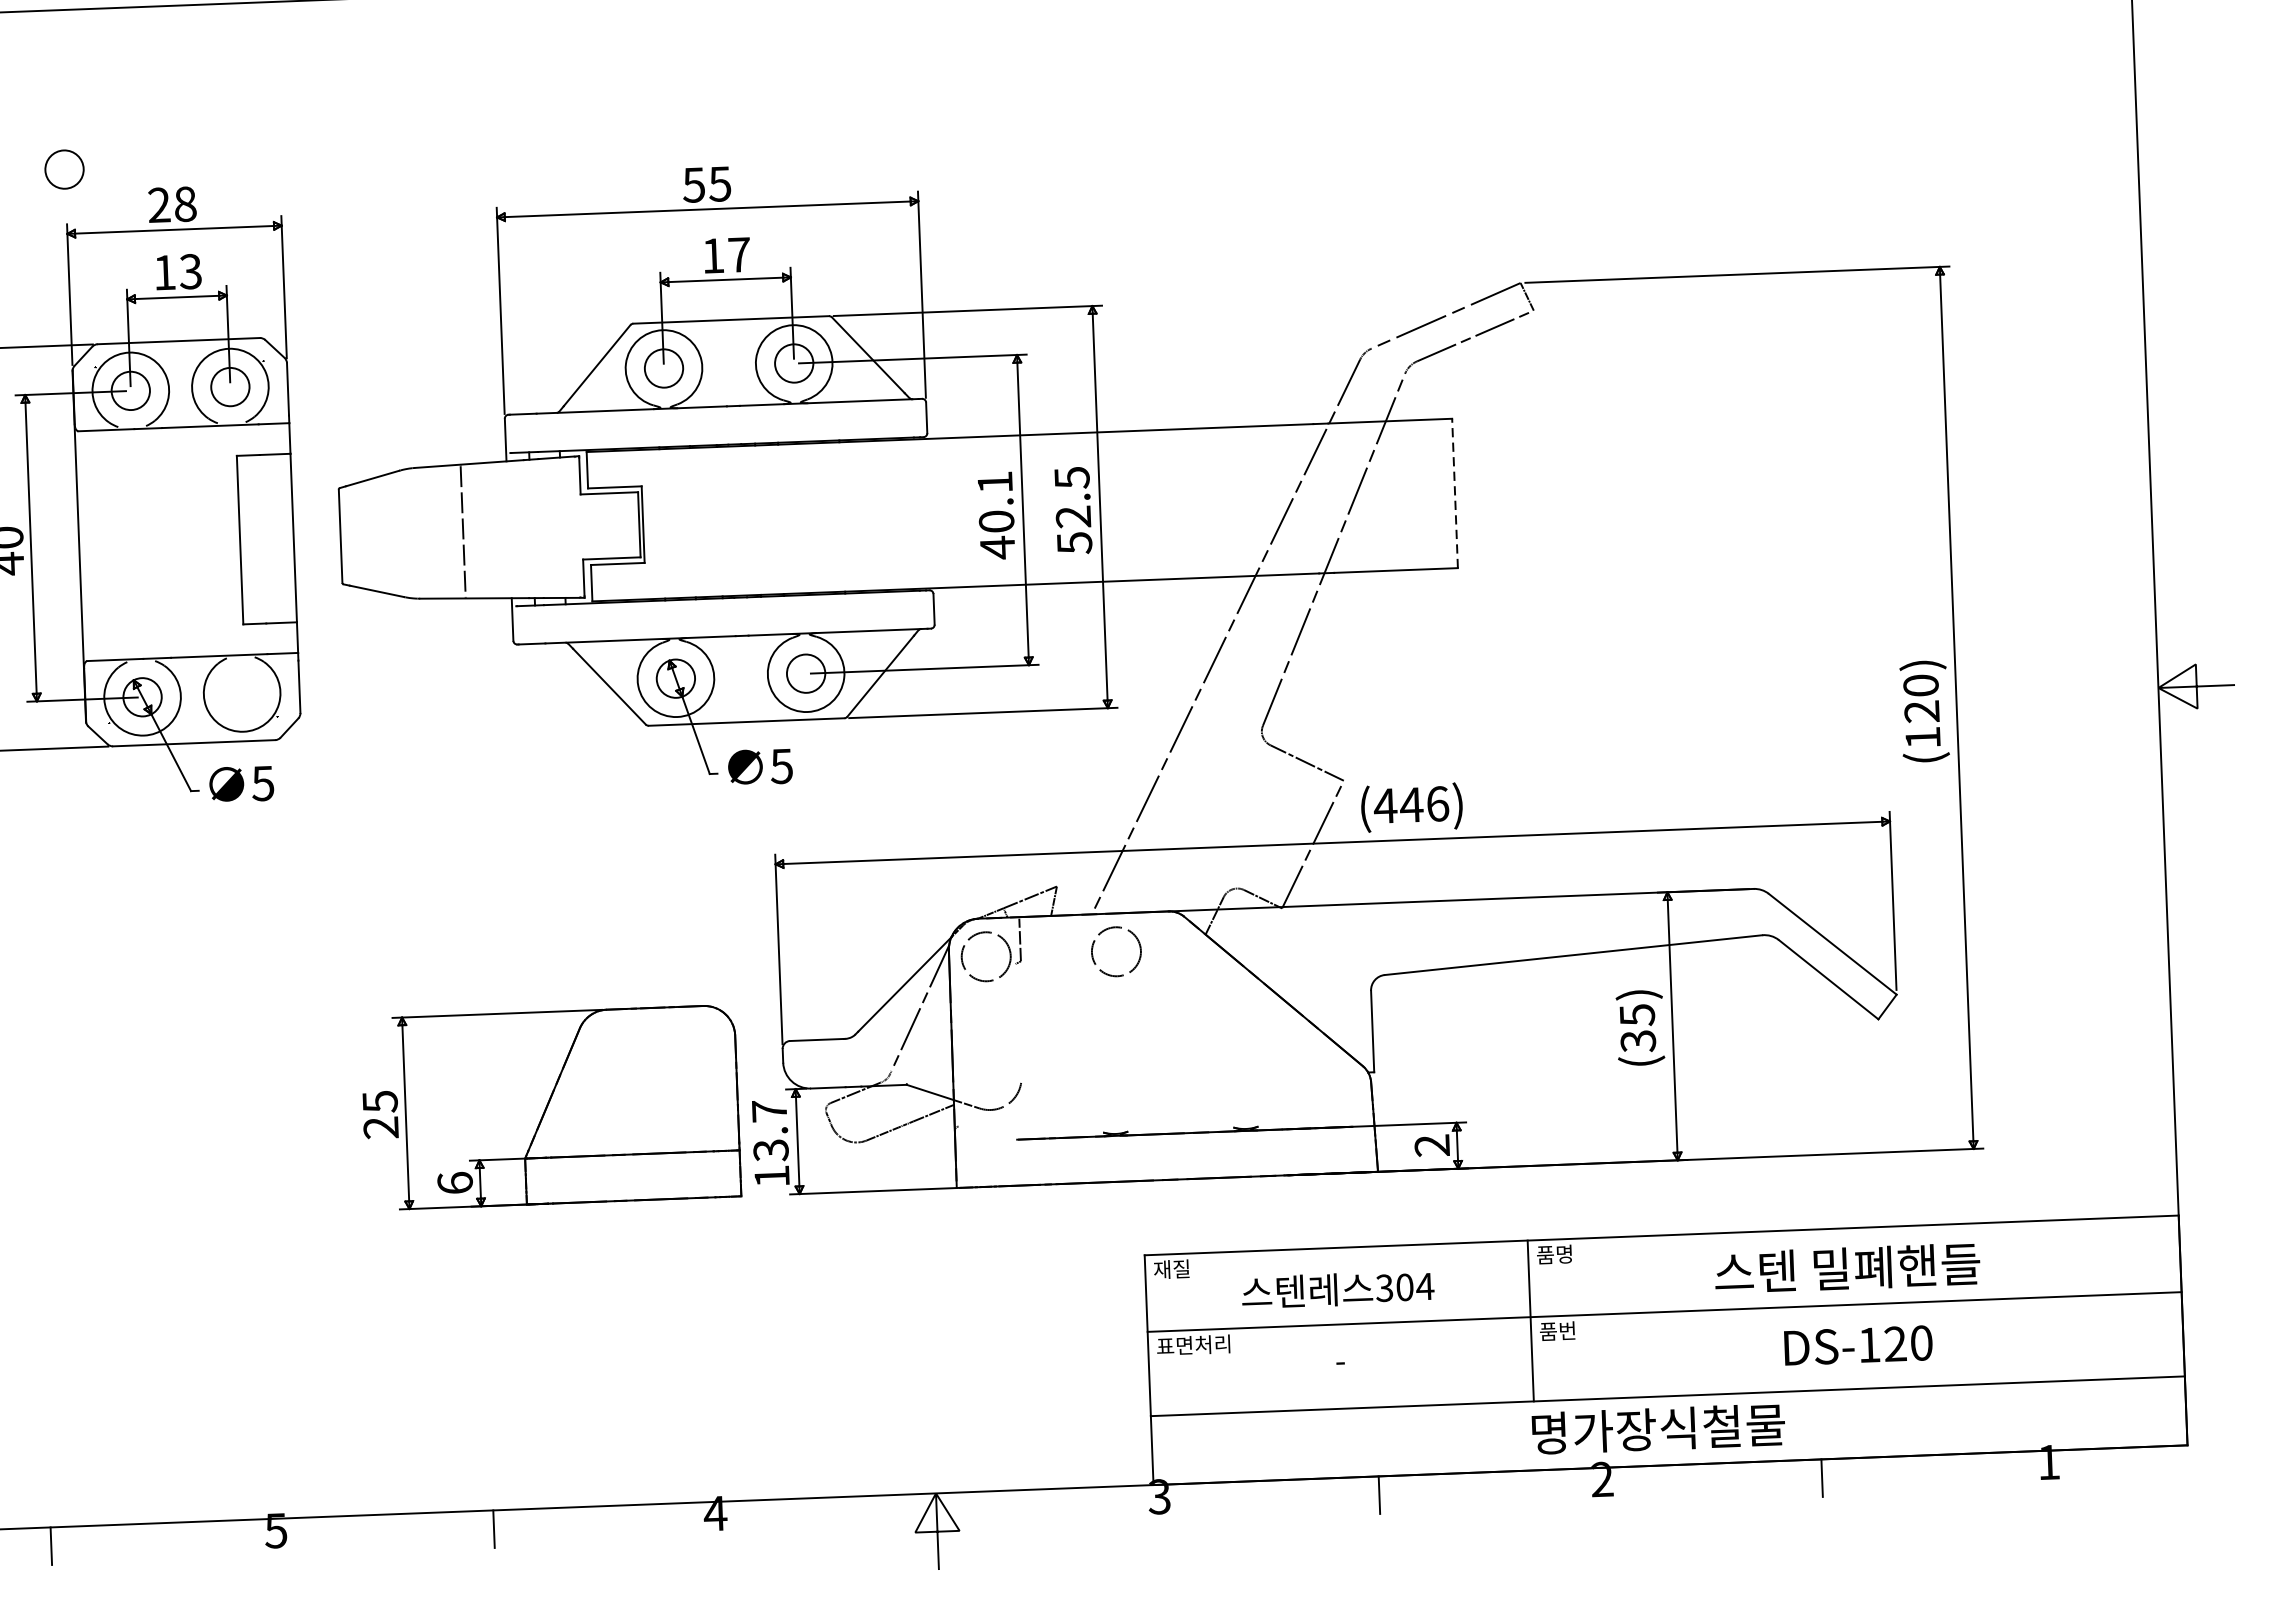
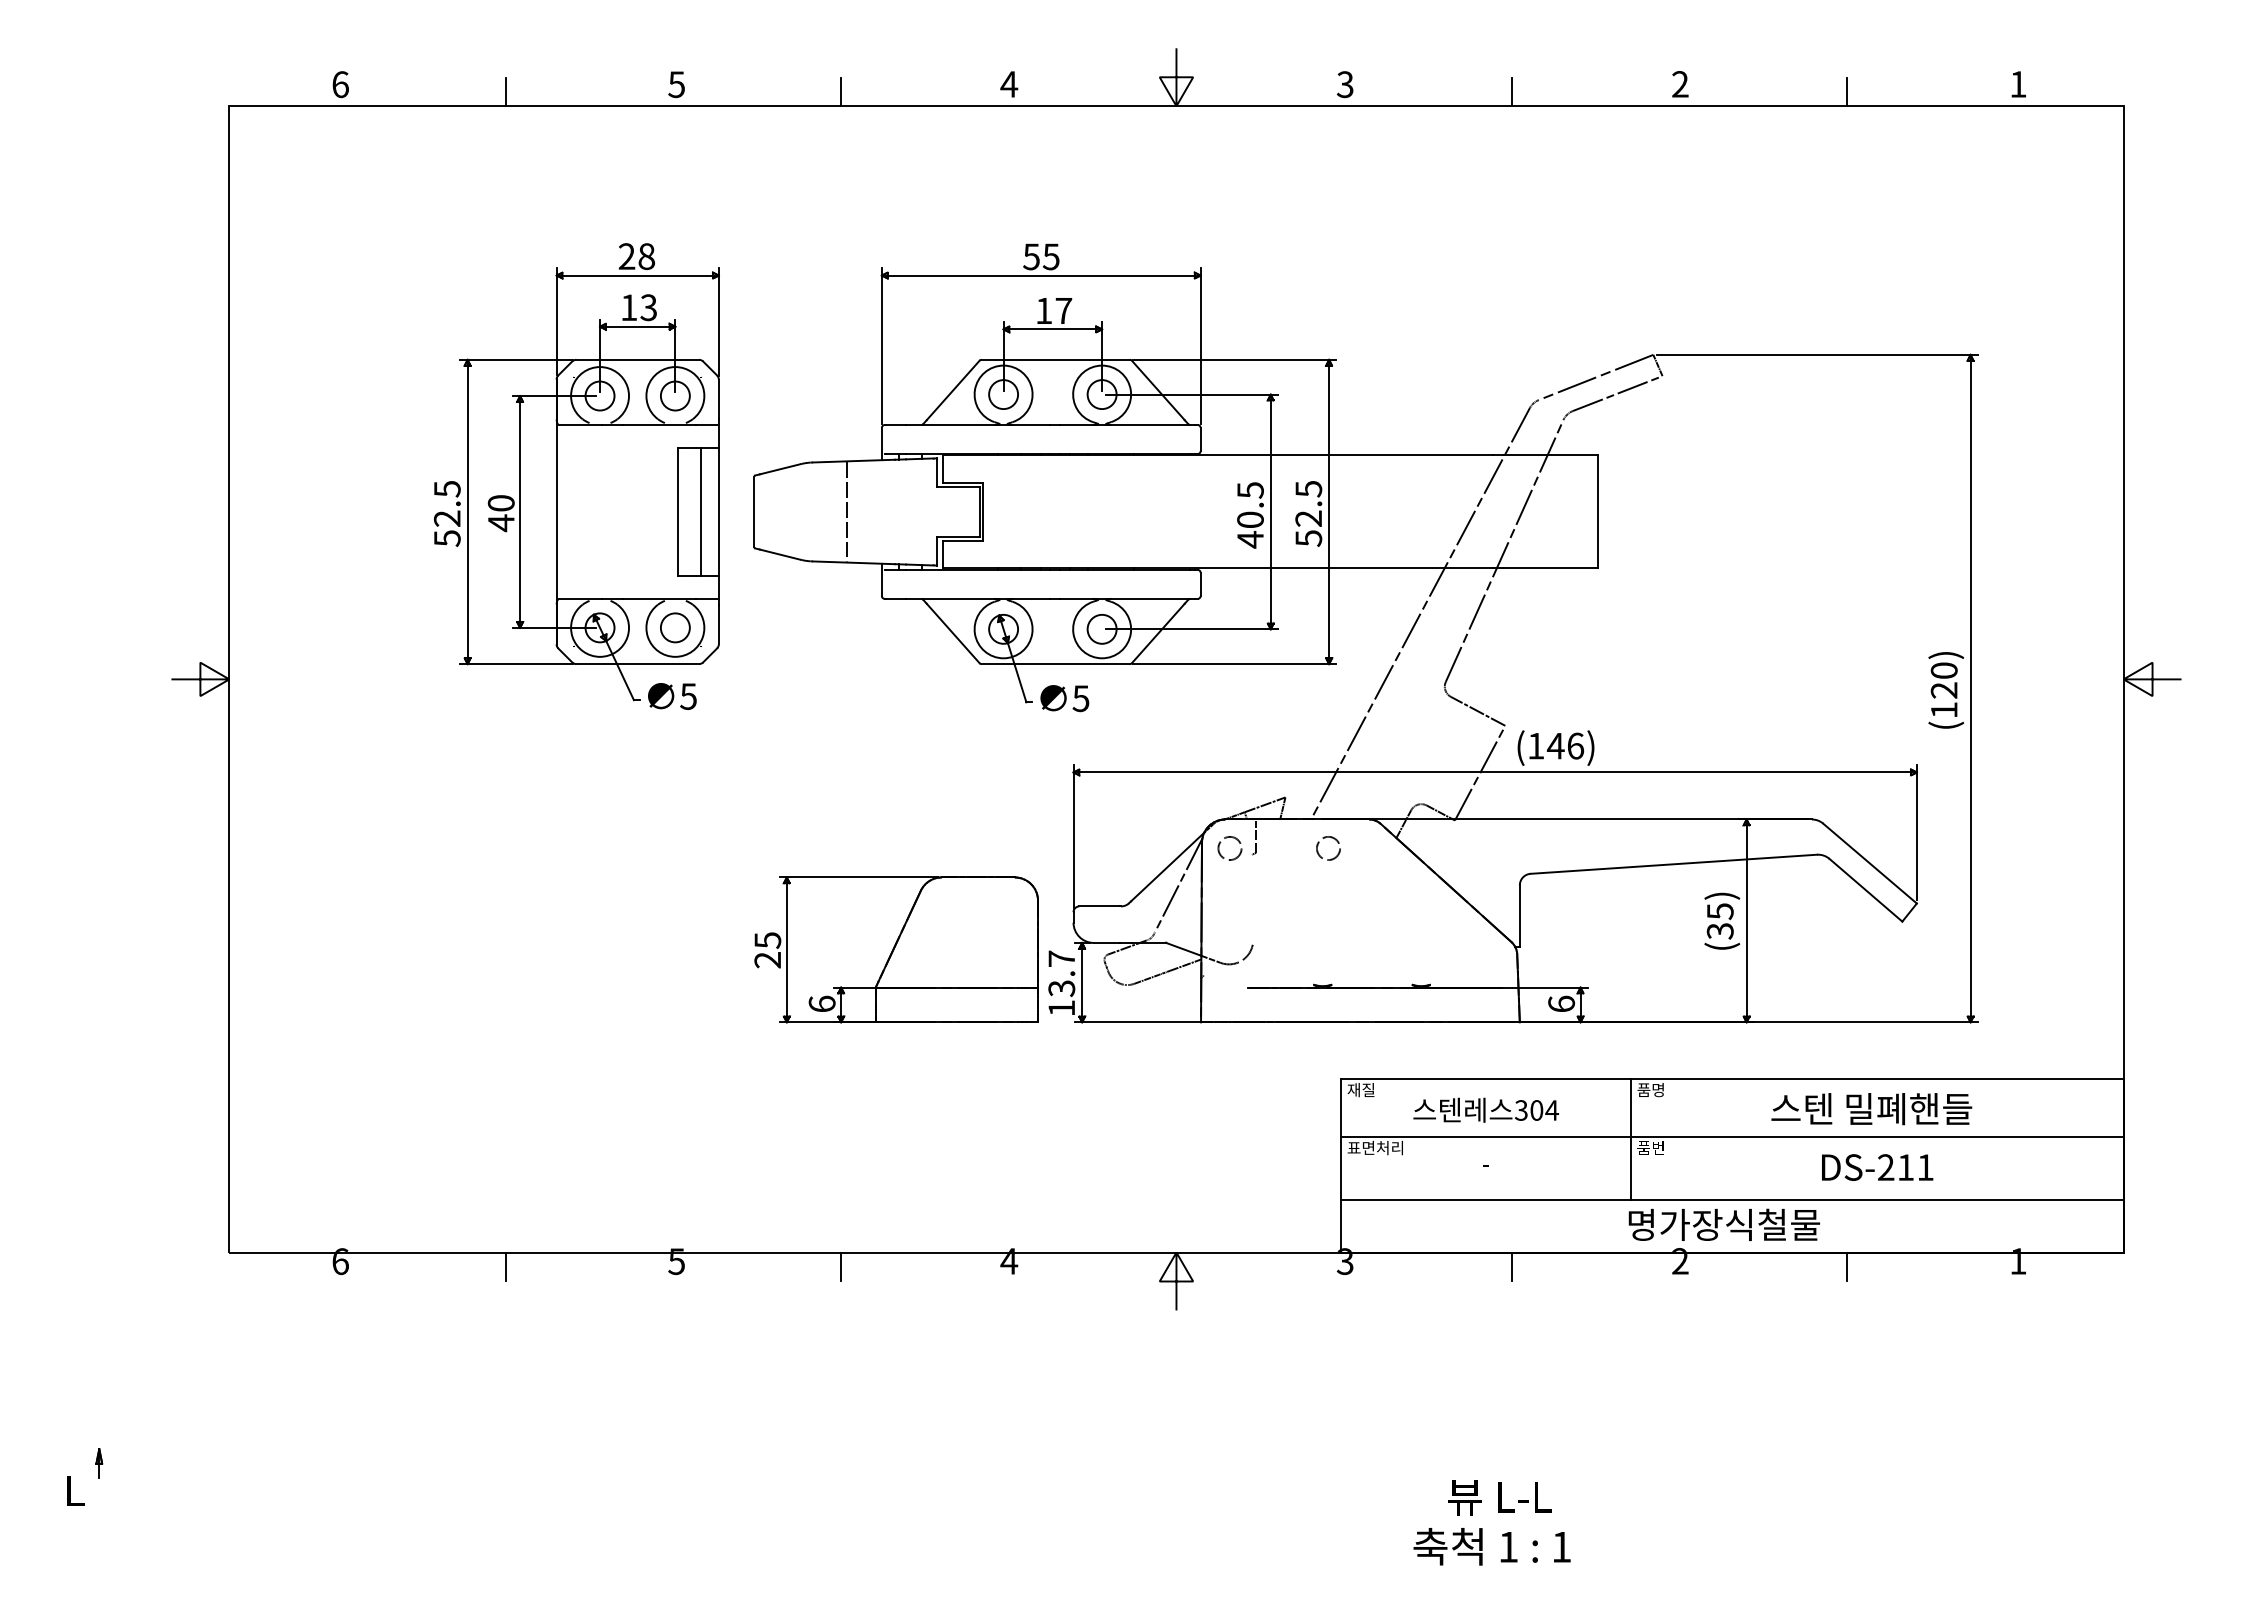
circle: (64, 169) -> (675, 627), moved
text: (995, 482) -> (1250, 490), 40.1 -> 40.5
line: (1454, 492) -> (1597, 511), dashed -> solid
line: (270, 538) -> (701, 511), added
text: (1384, 806) -> (1535, 746), (446) -> (146)
circle: (1116, 951) -> (1328, 848), size x0.62
circle: (985, 956) -> (1229, 848), size x0.62
text: (1432, 1144) -> (1561, 1003), 2 -> 6
text: (1895, 1344) -> (1905, 1167), DS-120 -> DS-211

